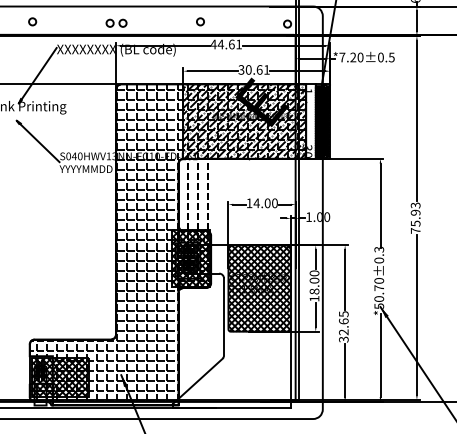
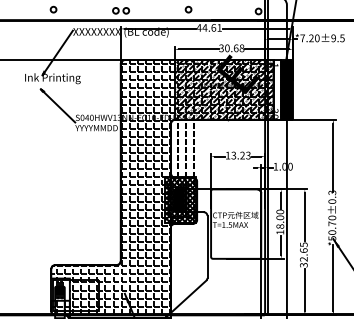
text: (380, 57) -> (333, 38), 0.5 -> 9.5
text: (266, 69) -> (241, 47), 30.61 -> 30.68
text: (265, 203) -> (240, 155), 14.00 -> 13.23
hatch: (259, 288) -> (236, 224), removed
hatch: (60, 377) -> (76, 295), removed

